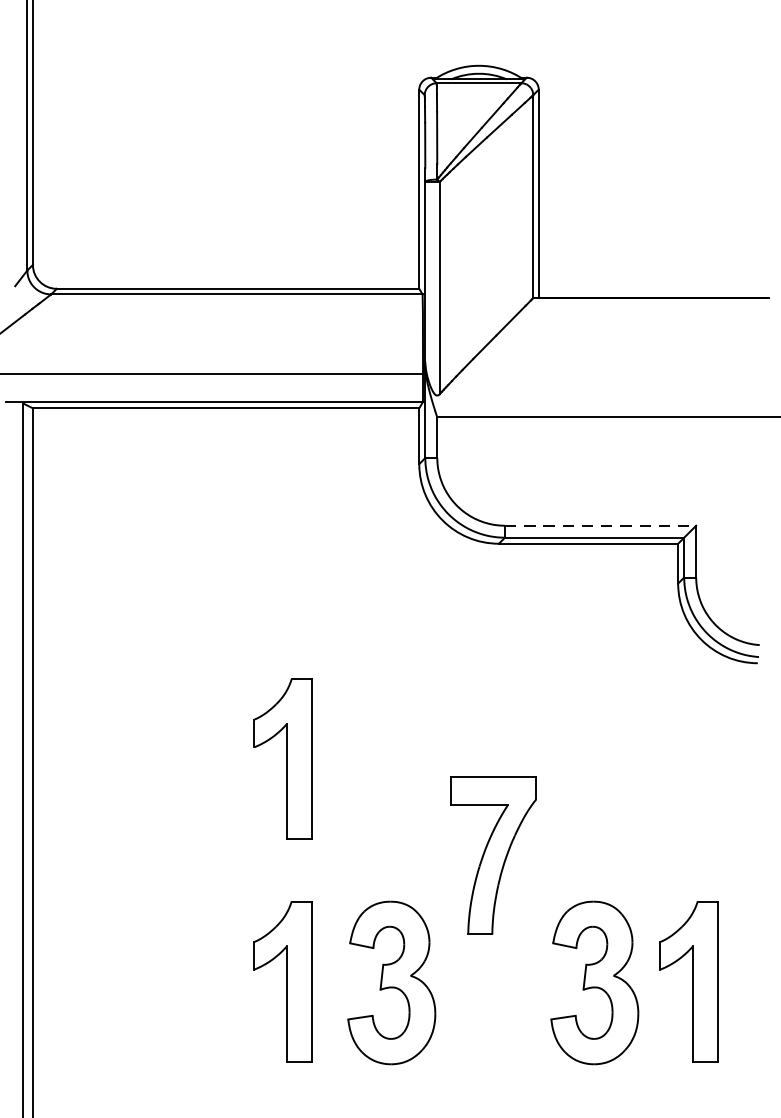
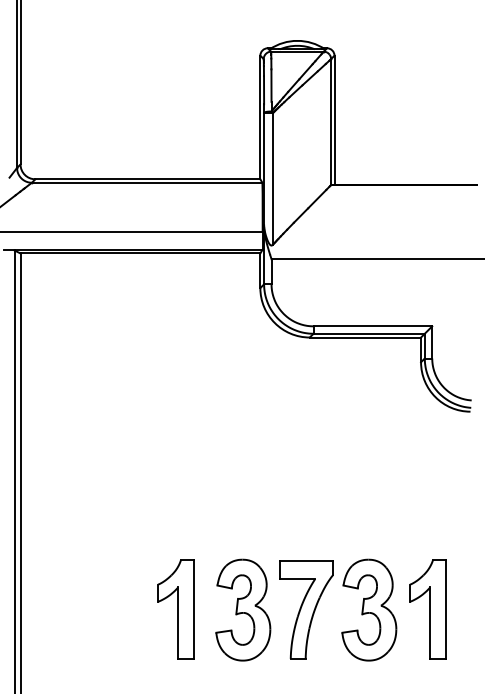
line: (601, 525) -> (373, 326), dashed -> solid
part: (282, 759) -> (175, 471), removed
part: (493, 854) -> (306, 609), moved

